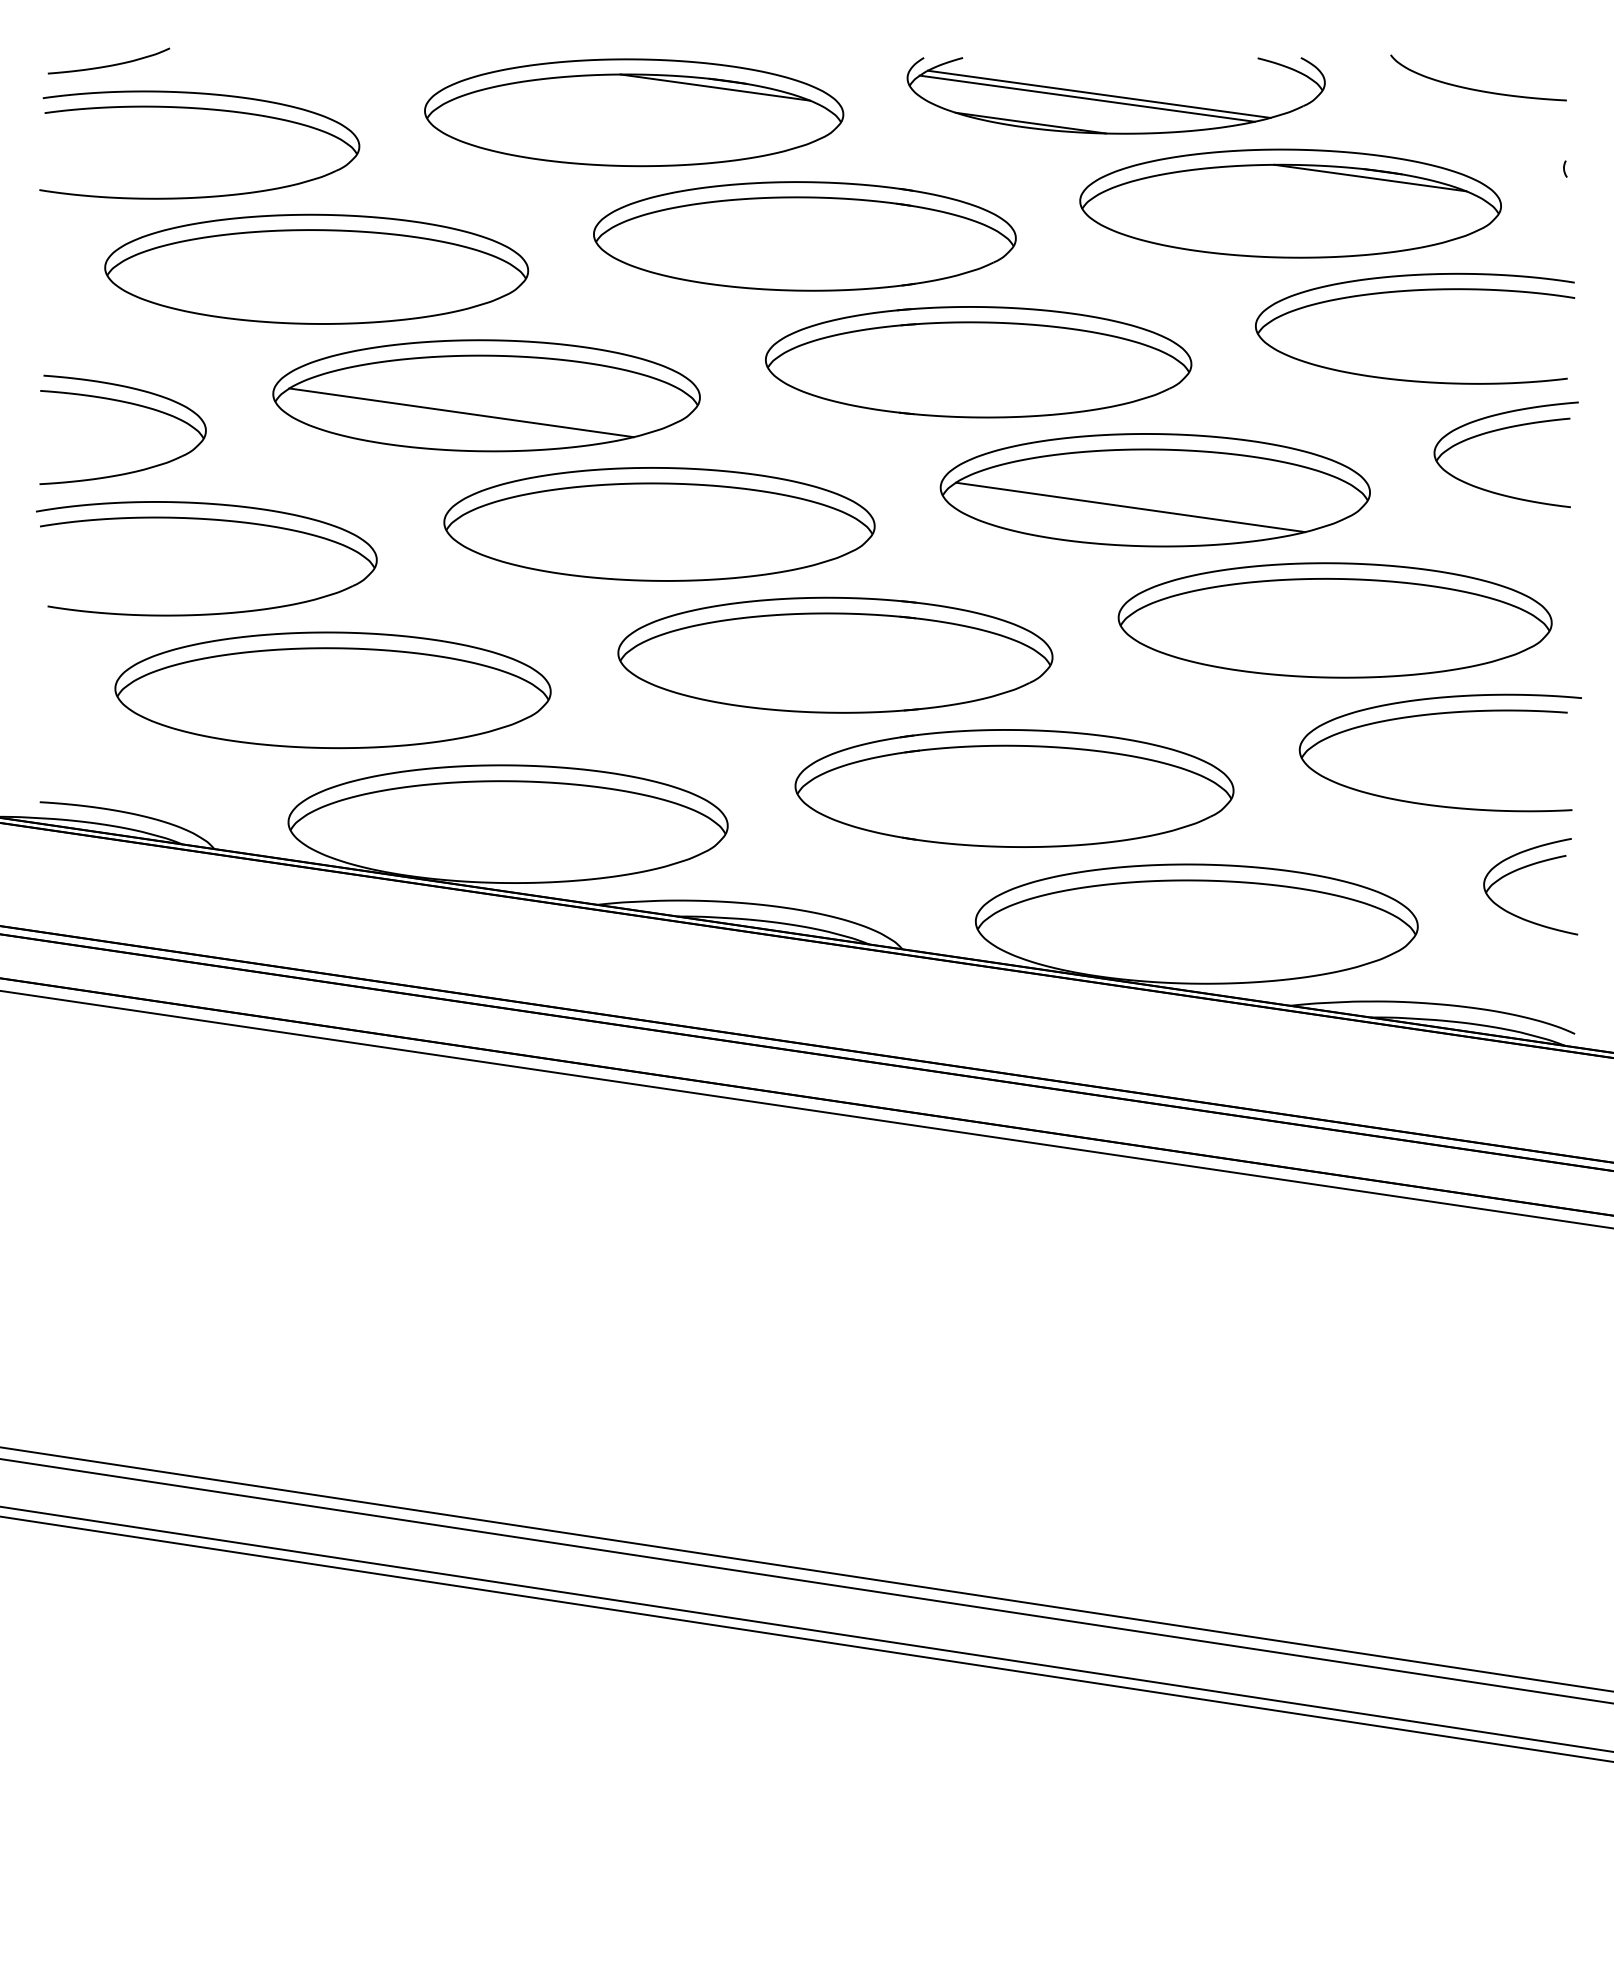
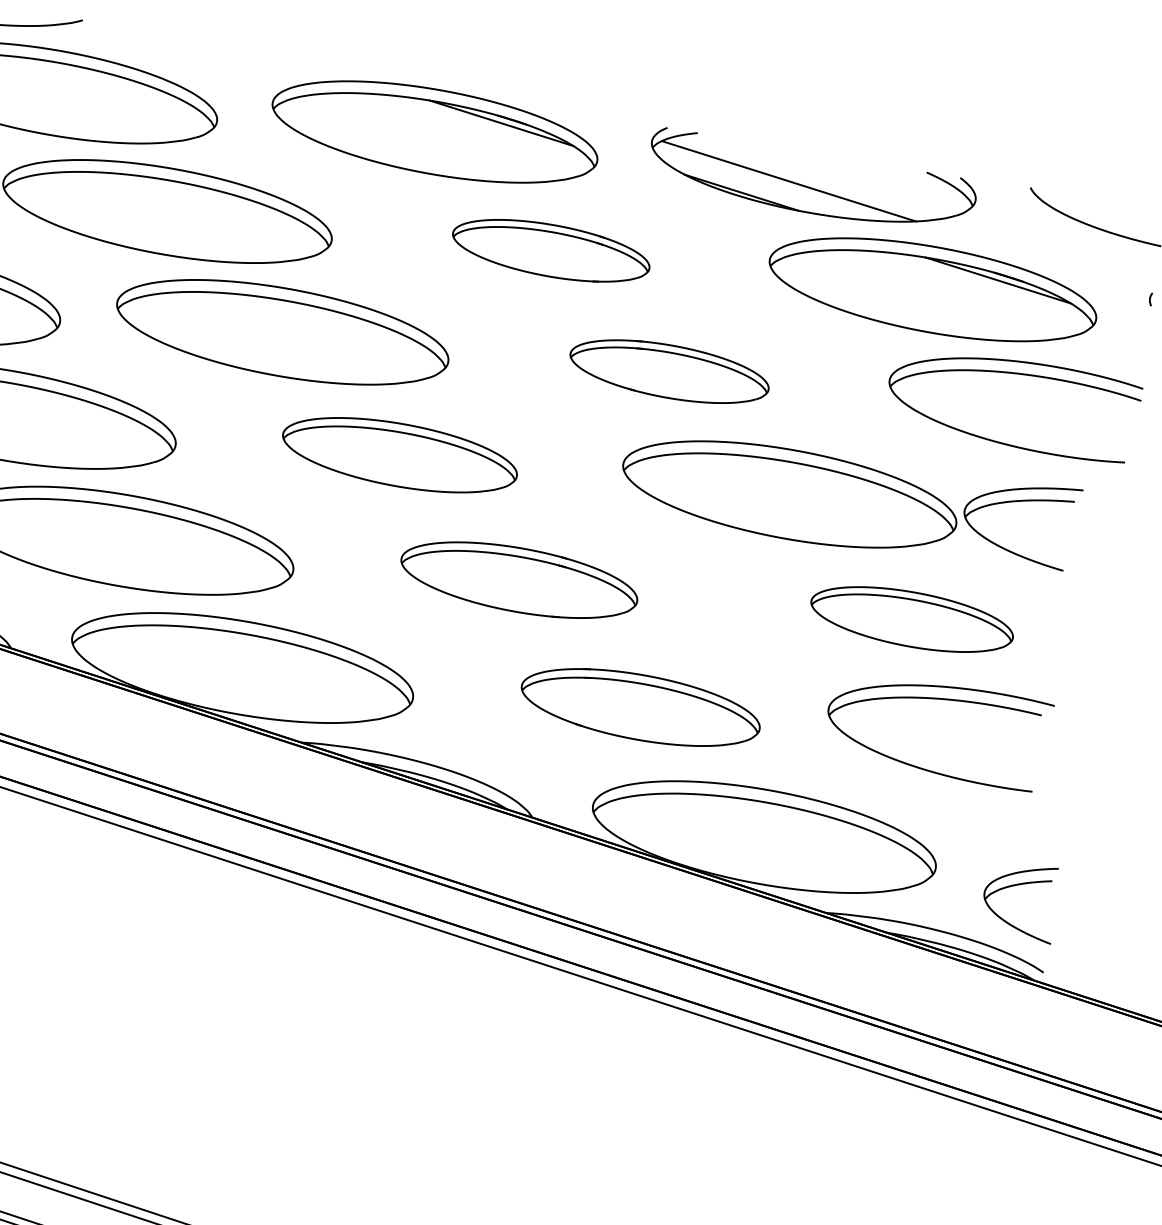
line: (1098, 93) -> (798, 178), removed
part: (804, 236) -> (550, 250), size x0.6
part: (978, 362) -> (669, 371), size x0.6
line: (461, 412) -> (261, 341), removed
part: (1500, 430) -> (1018, 501), moved
line: (1130, 507) -> (768, 504), removed
part: (659, 524) -> (399, 455), size x0.7
part: (1334, 620) -> (911, 619), size x0.6
part: (835, 654) -> (519, 579), size x0.7
part: (1431, 715) -> (935, 699), moved
part: (1014, 788) -> (640, 707), size x0.7
part: (1524, 868) -> (1018, 885), moved

